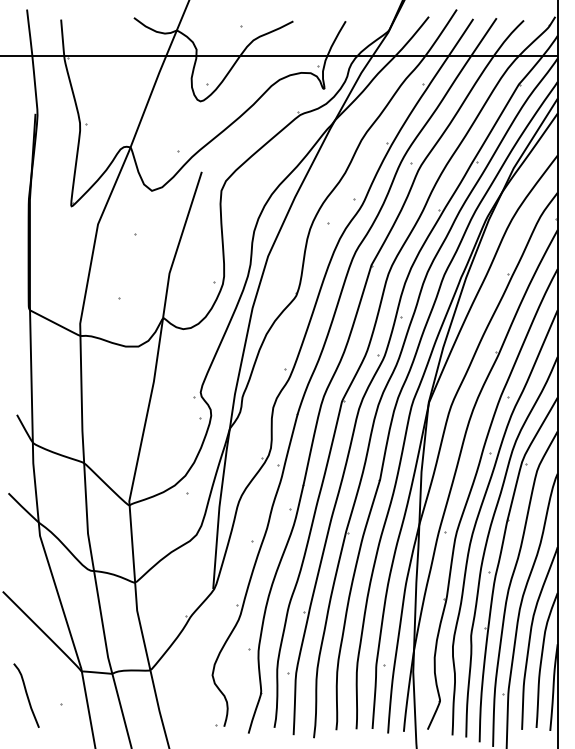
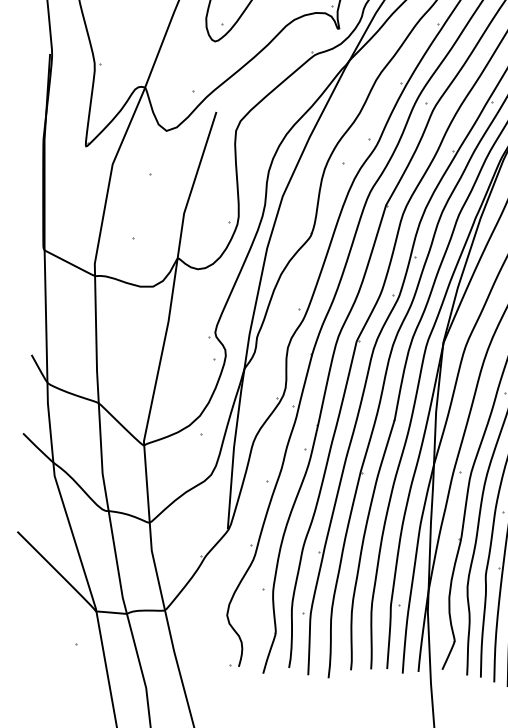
curve: (26, 695) -> (41, 635), removed

